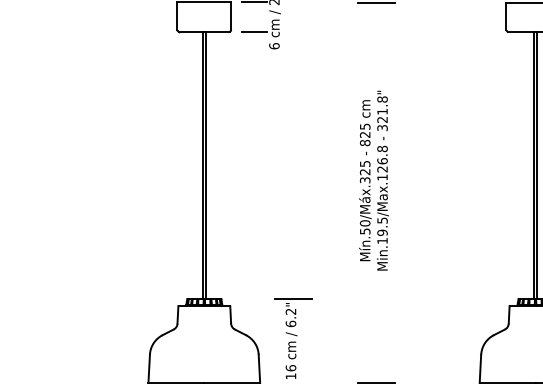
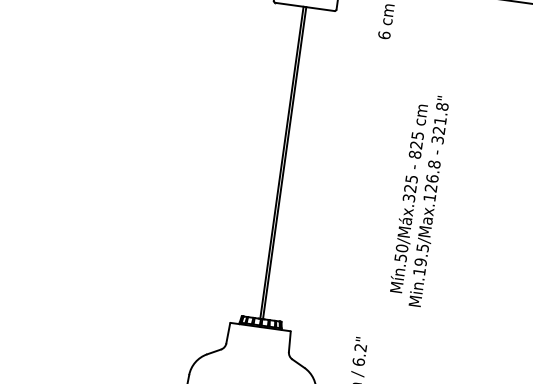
line: (254, 31) -> (363, 14), removed
text: (373, 180) -> (418, 199), moved
line: (293, 298) -> (365, 332), removed

